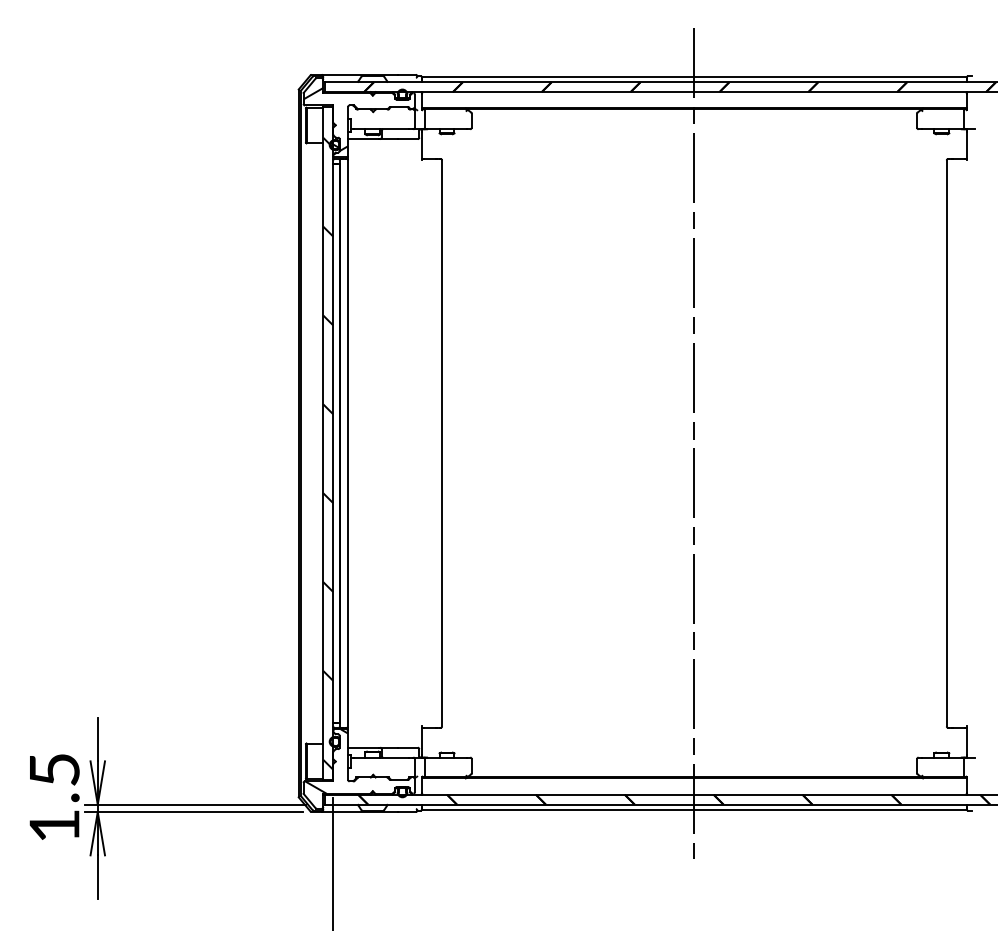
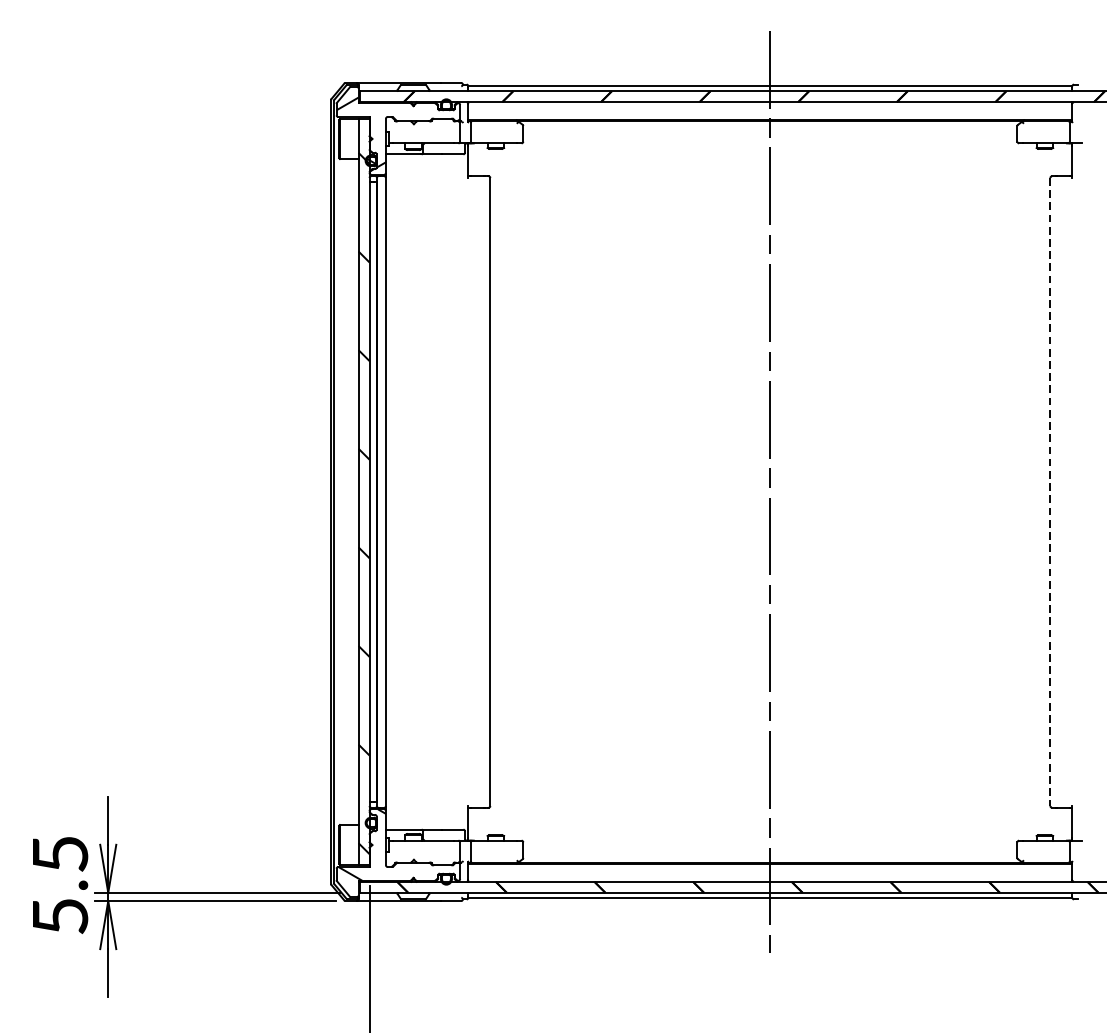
line: (946, 443) -> (1050, 492), solid -> dashed
text: (54, 825) -> (60, 915), 1.5 -> 5.5

